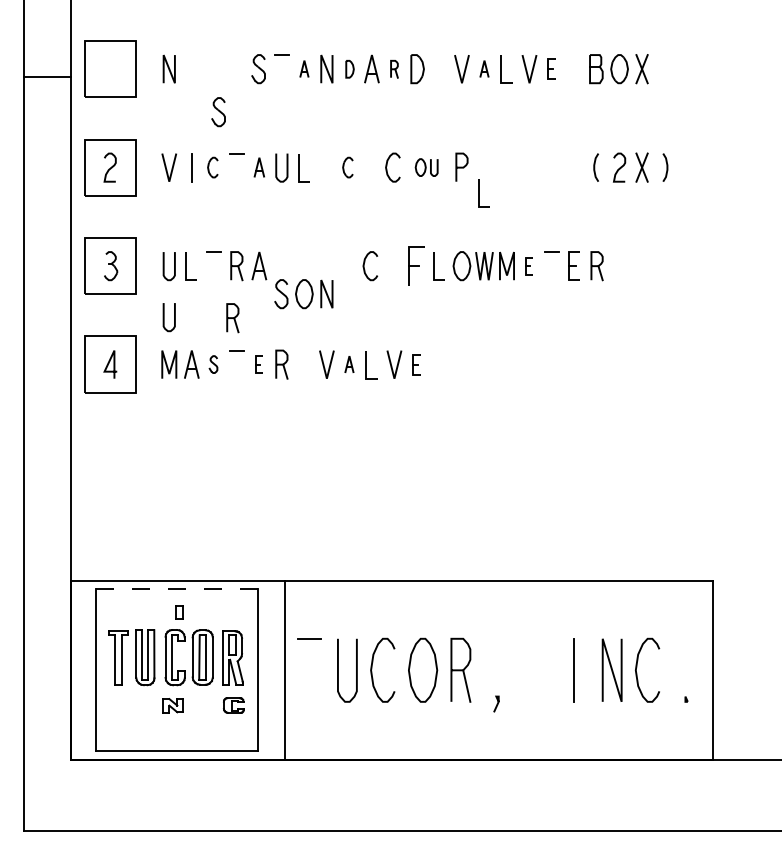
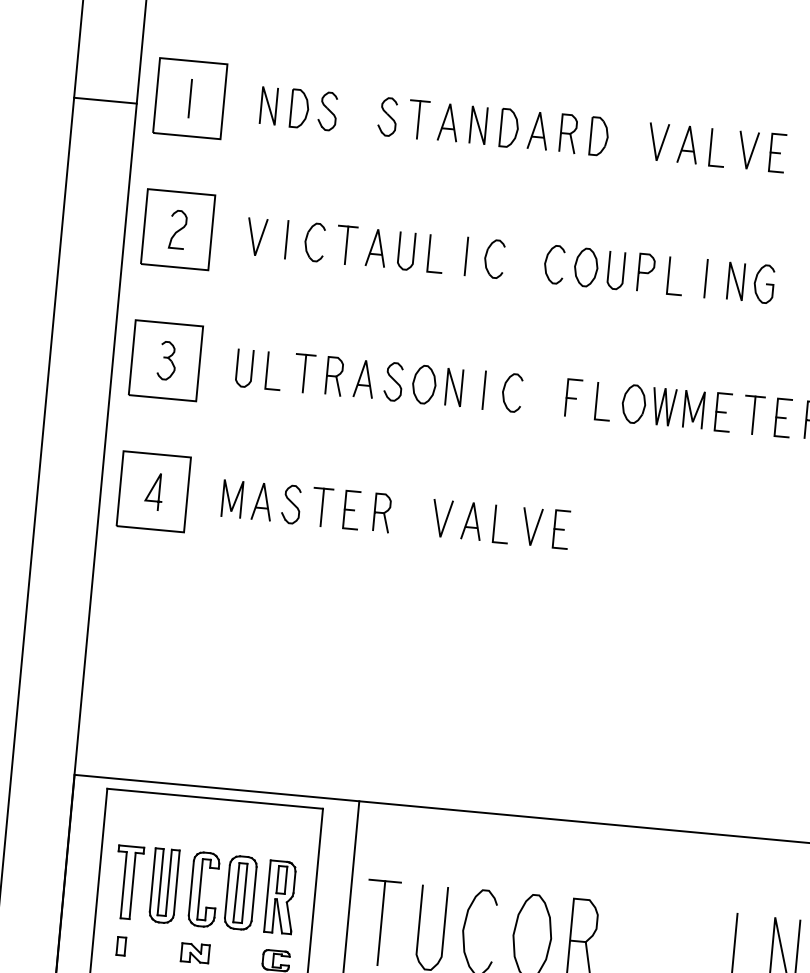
part: (304, 68) -> (448, 121), size x1.67
part: (484, 68) -> (688, 143), size x1.67
part: (551, 68) -> (777, 152), size x1.43
line: (110, 69) -> (190, 99), added
part: (202, 69) -> (313, 110), added
line: (281, 69) -> (418, 120), added
part: (349, 69) -> (508, 128), size x1.67
part: (394, 69) -> (568, 134), size x1.67
part: (218, 112) -> (329, 169), removed
part: (212, 167) -> (314, 242), size x1.43
line: (236, 167) -> (346, 245), added
part: (259, 167) -> (376, 247), size x1.43
line: (326, 167) -> (465, 256), added
part: (347, 167) -> (493, 258), size x1.43
part: (426, 167) -> (598, 268), size x1.67
line: (507, 167) -> (706, 278), added
part: (540, 167) -> (750, 282), added
line: (479, 193) -> (669, 276), moved
part: (416, 265) -> (573, 397), size x0.71
part: (528, 265) -> (722, 411), size x1.67
line: (214, 266) -> (304, 374), added
line: (349, 266) -> (484, 390), added
line: (552, 266) -> (754, 415), added
part: (303, 294) -> (423, 385), moved
curve: (164, 317) -> (231, 435), removed
part: (232, 318) -> (322, 445), removed
part: (213, 364) -> (291, 504), size x1.67
line: (236, 364) -> (321, 507), added
part: (258, 364) -> (351, 509), size x1.67
part: (349, 364) -> (472, 521), size x1.67
part: (416, 364) -> (561, 529), size x1.43
line: (176, 589) -> (214, 799), dashed -> solid
part: (179, 612) -> (121, 946), moved
line: (309, 669) -> (381, 922), added

